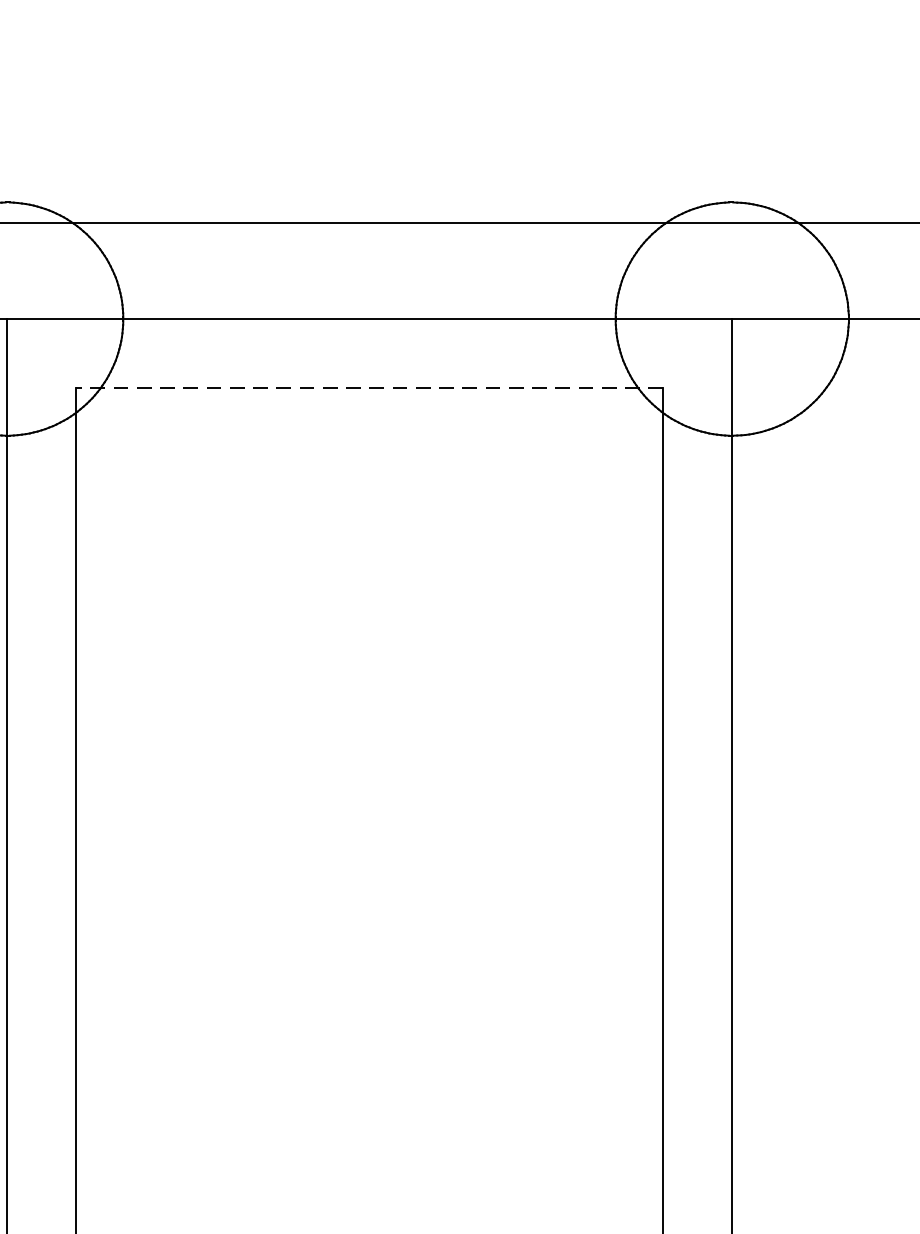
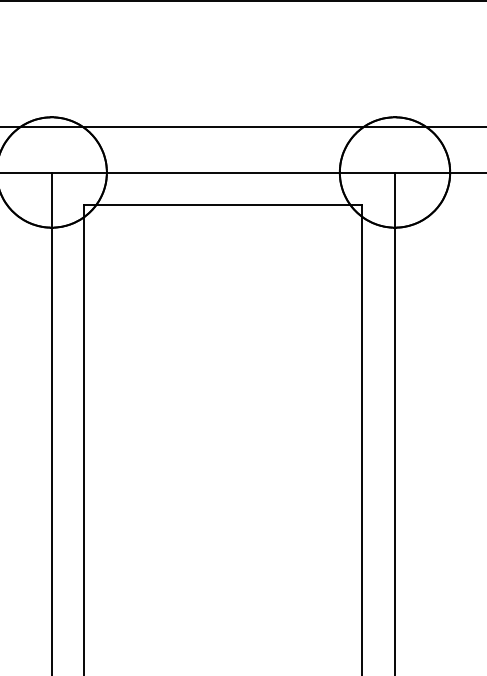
line: (369, 388) -> (223, 205), dashed -> solid

